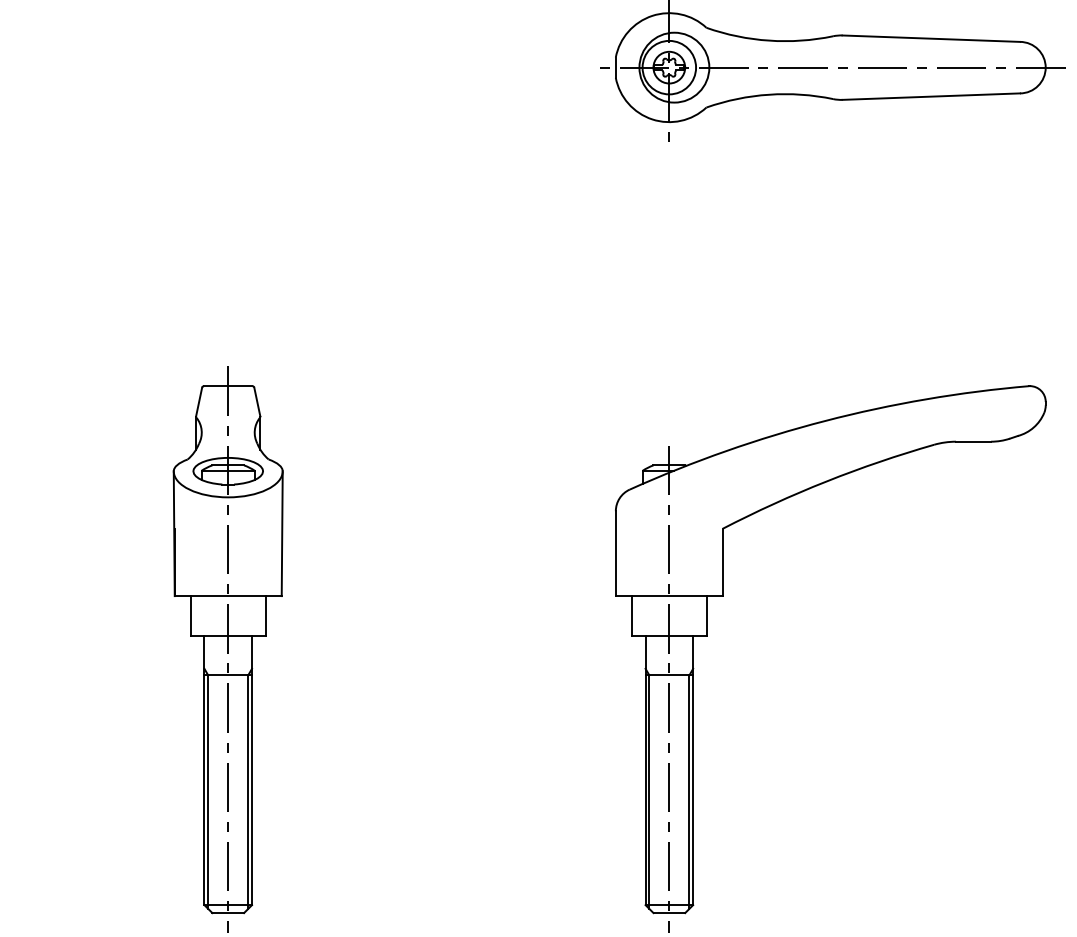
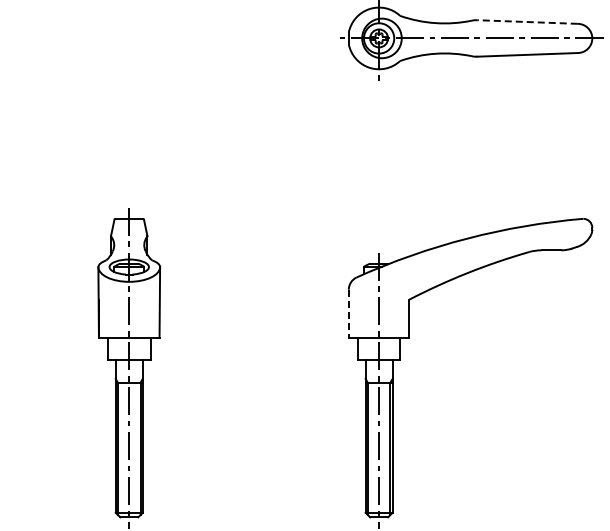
line: (929, 39) -> (526, 22), solid -> dashed
line: (615, 555) -> (348, 314), solid -> dashed

